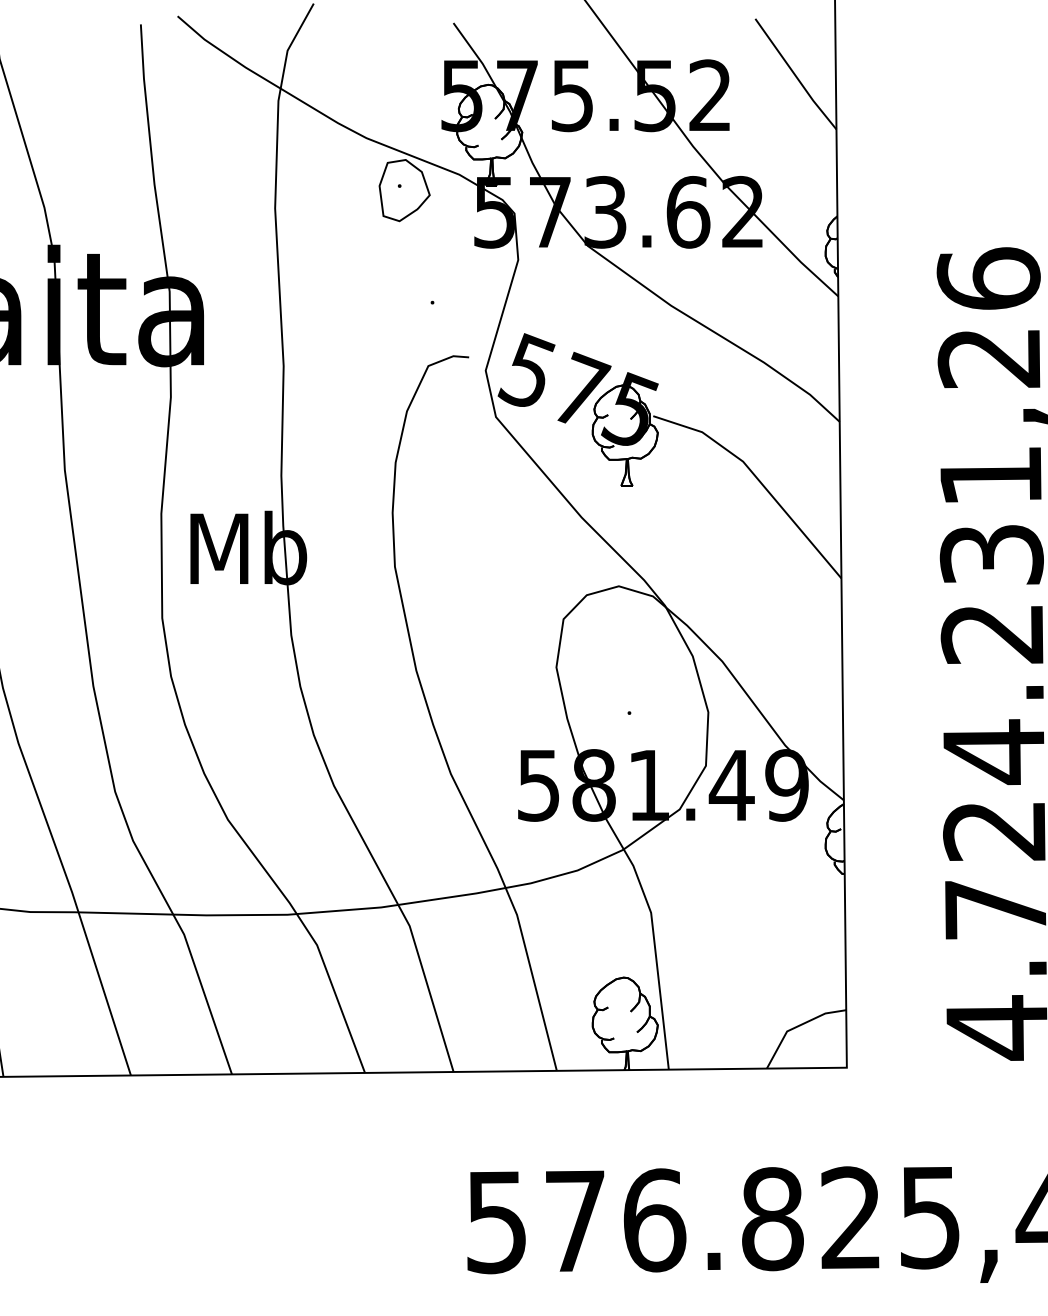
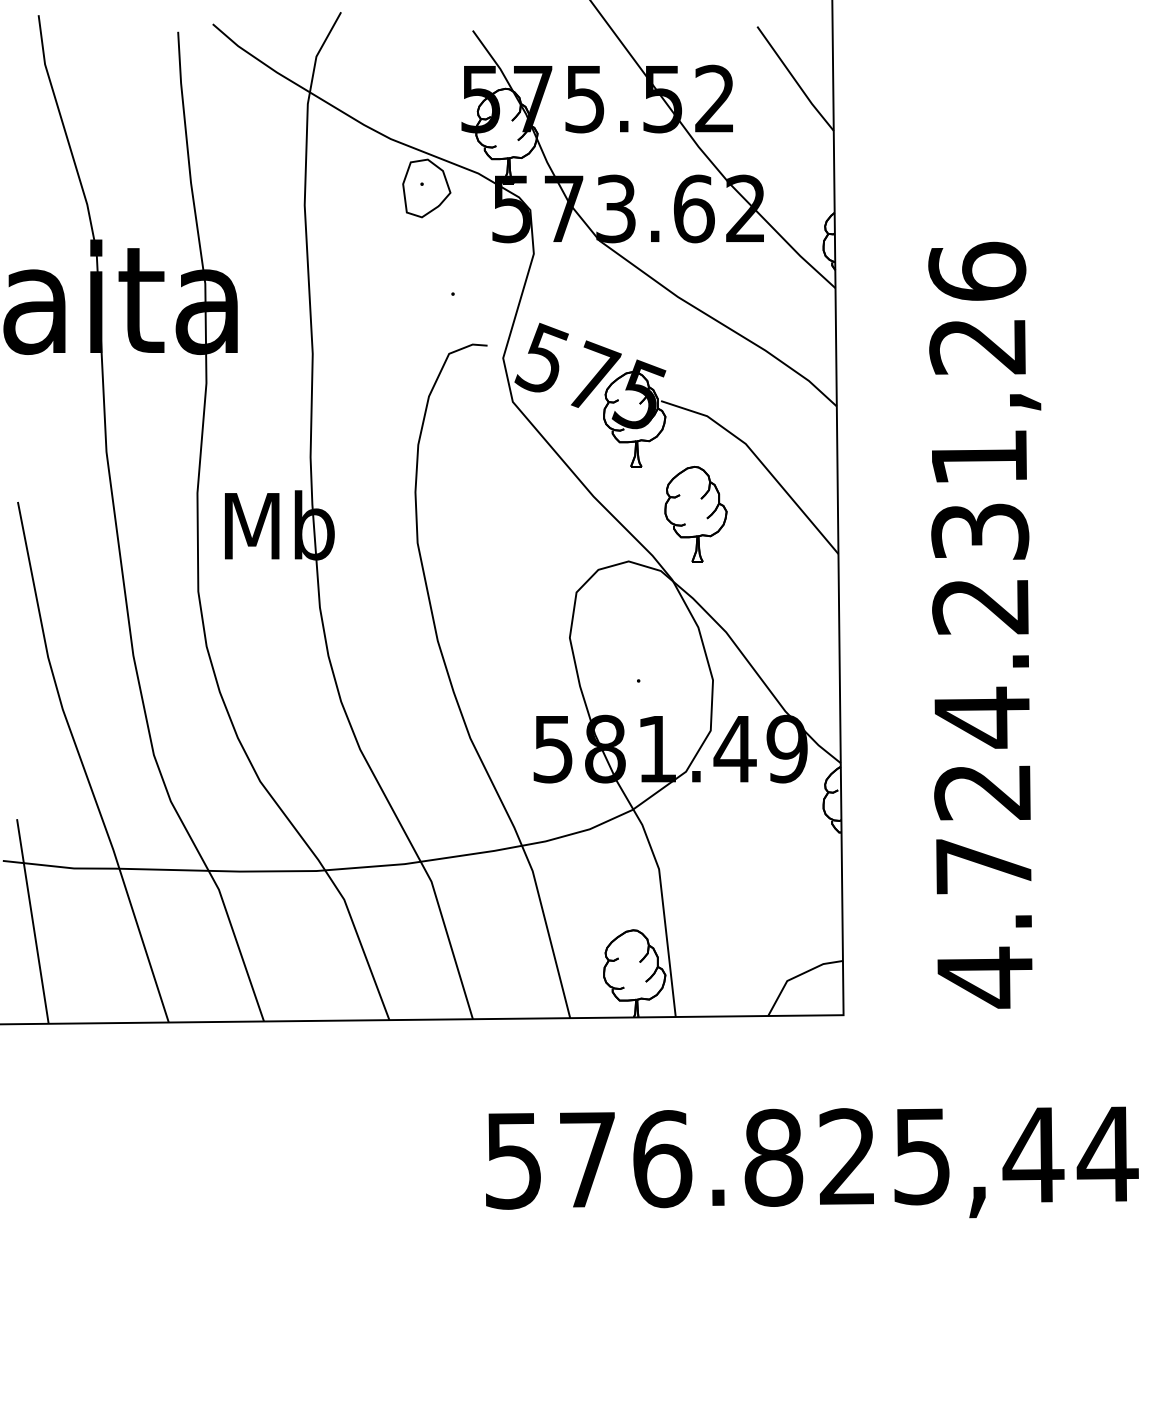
part: (689, 535) -> (695, 513), added

